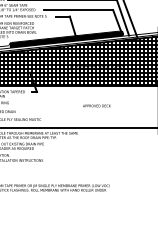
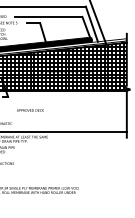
text: (96, 105) -> (30, 109), moved

